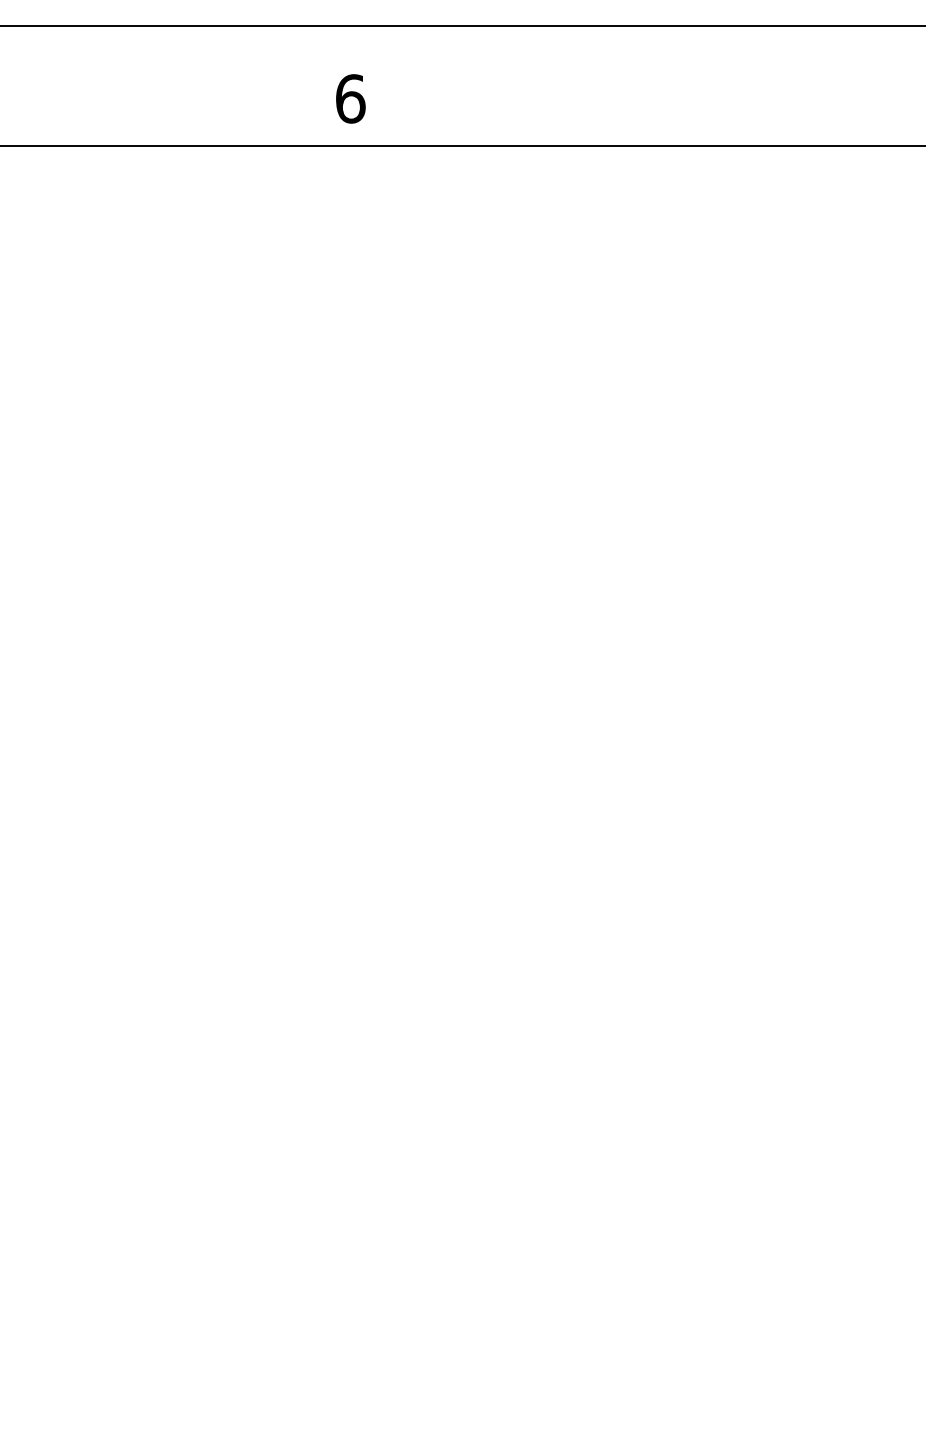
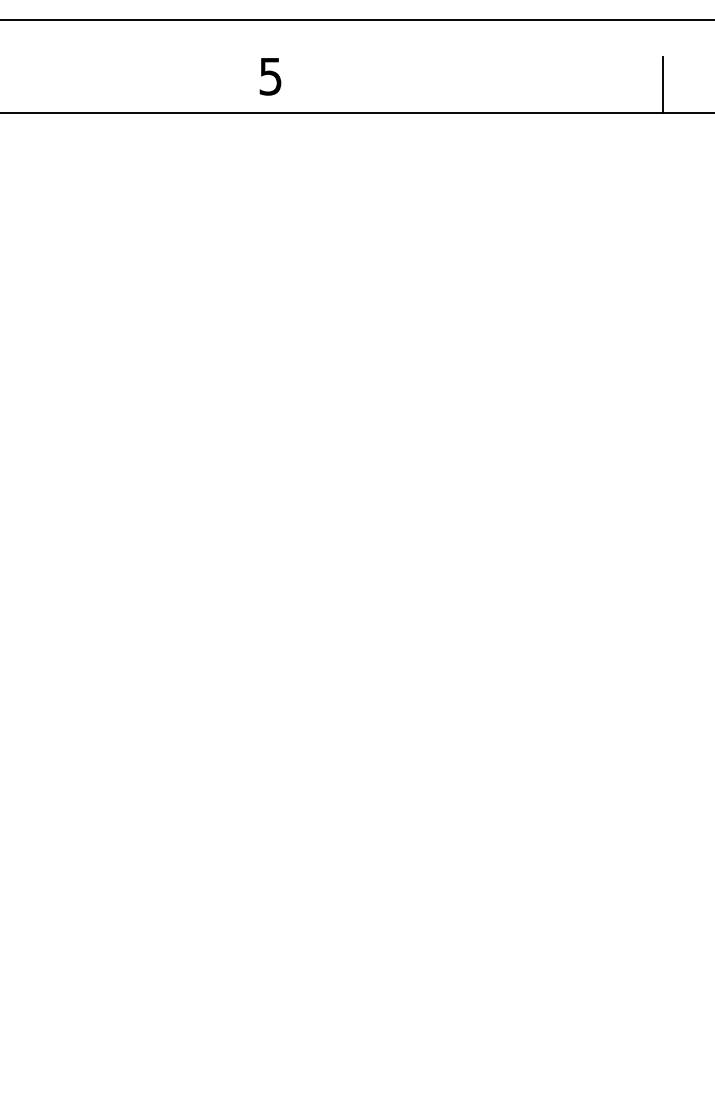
text: (350, 98) -> (270, 76), 6 -> 5
line: (857, 109) -> (662, 84), added

